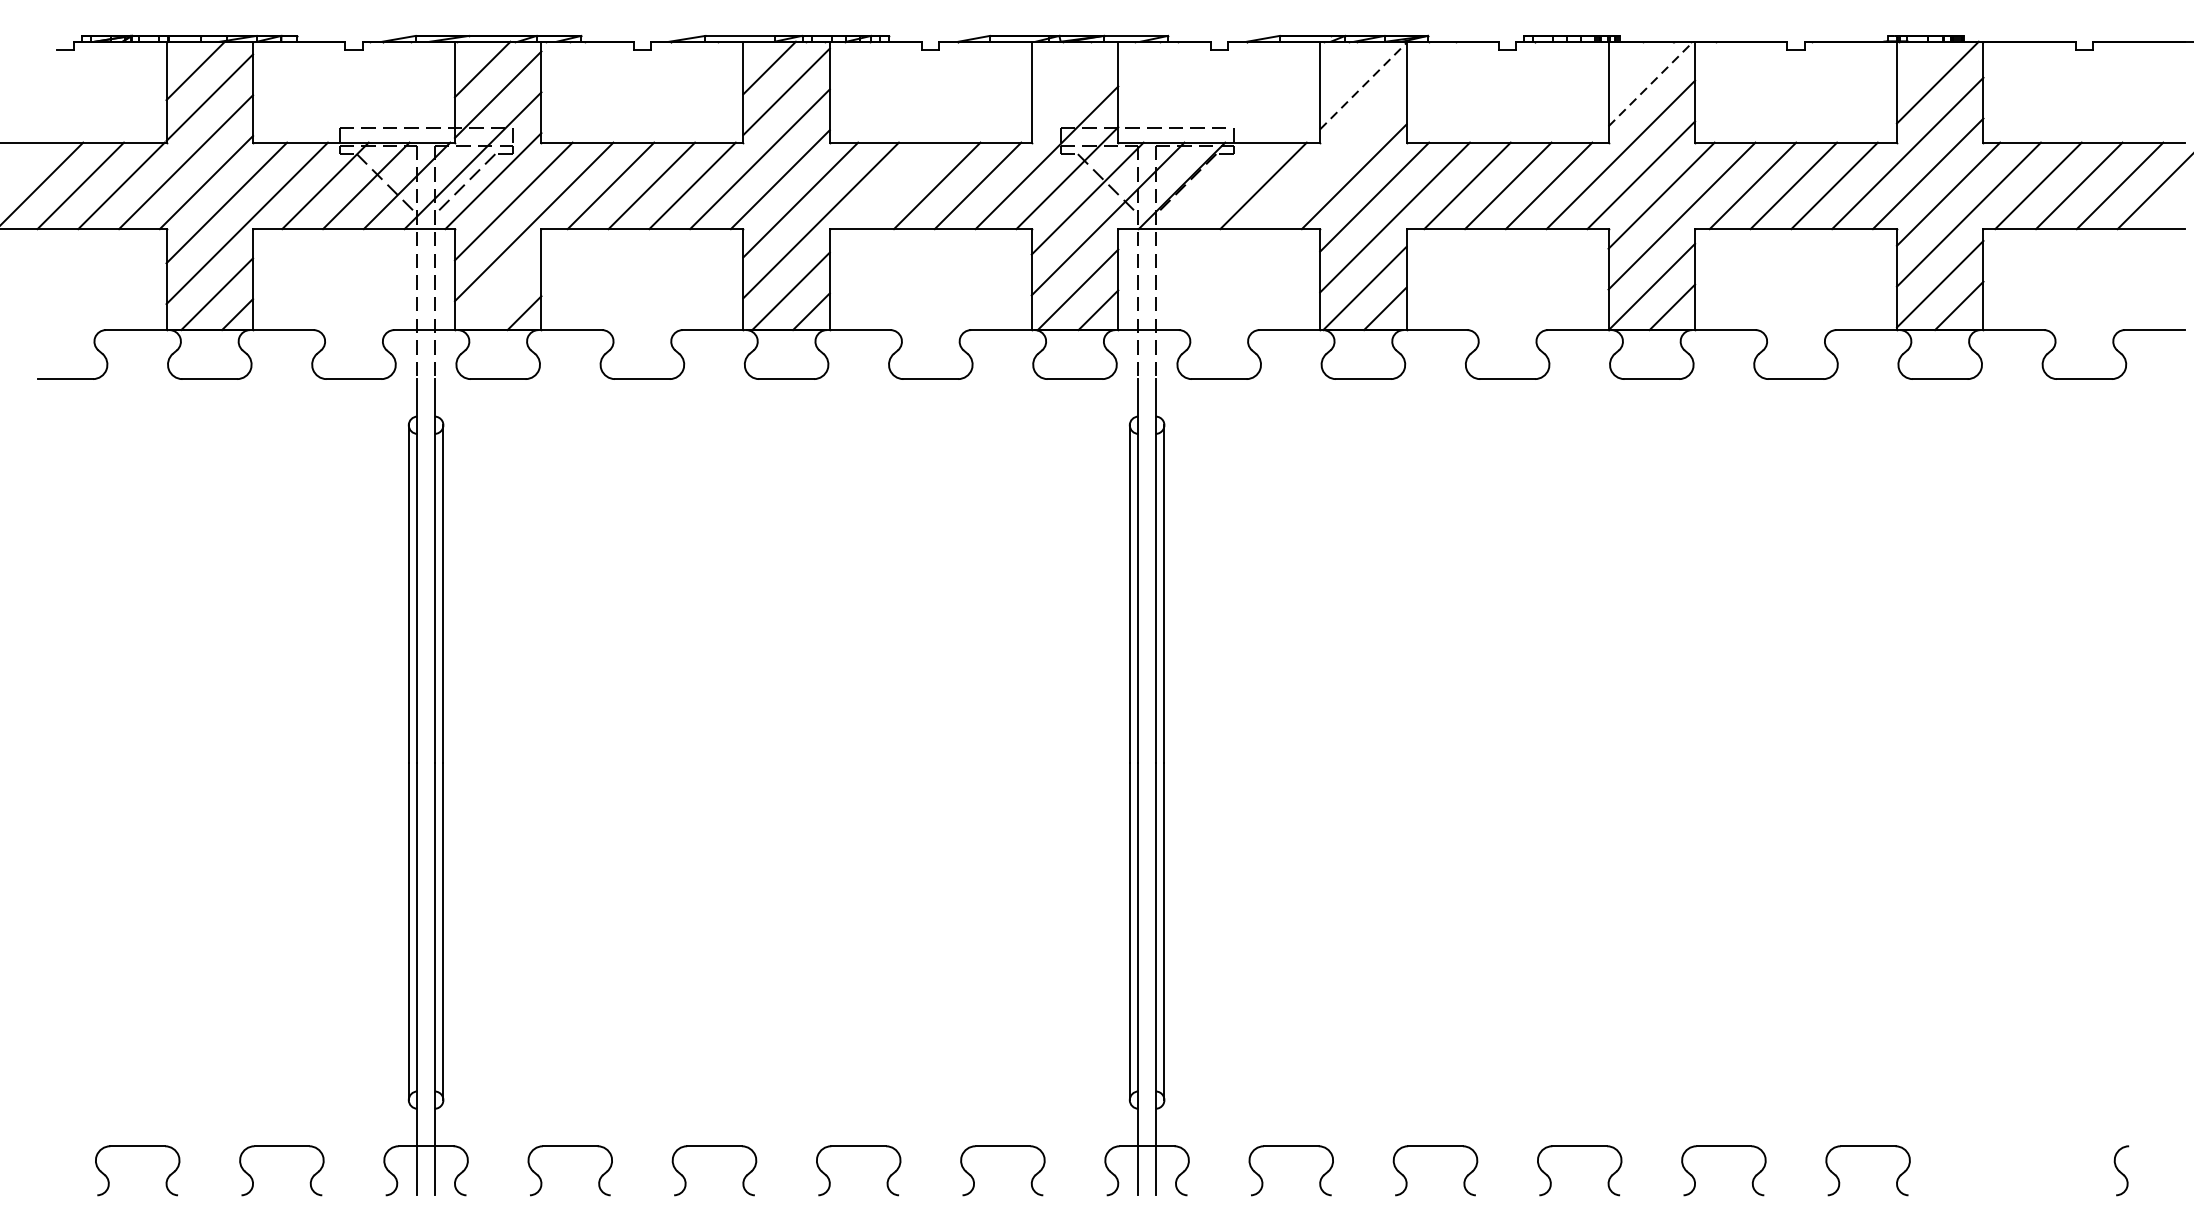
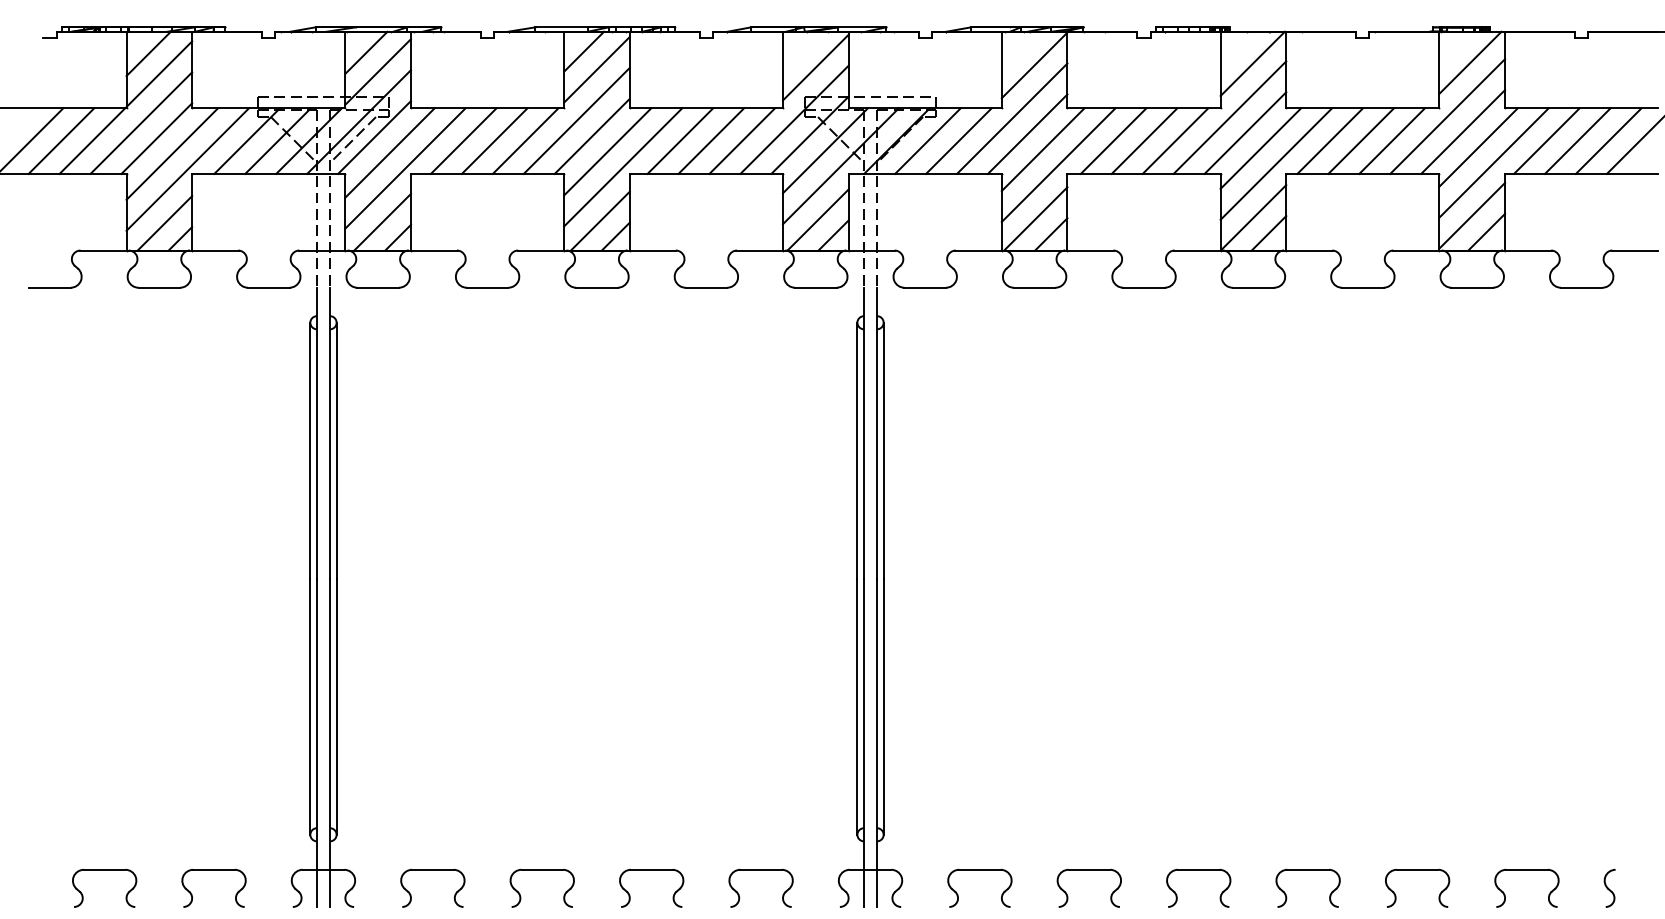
line: (1651, 83) -> (1253, 63), dashed -> solid
line: (1363, 86) -> (1034, 65), dashed -> solid
line: (1074, 88) -> (815, 67), added
line: (1334, 156) -> (1012, 118), added
line: (896, 185) -> (680, 140), added
line: (1222, 185) -> (927, 140), added
line: (503, 291) -> (382, 221), added
part: (2011, 1147) -> (1526, 870), added

